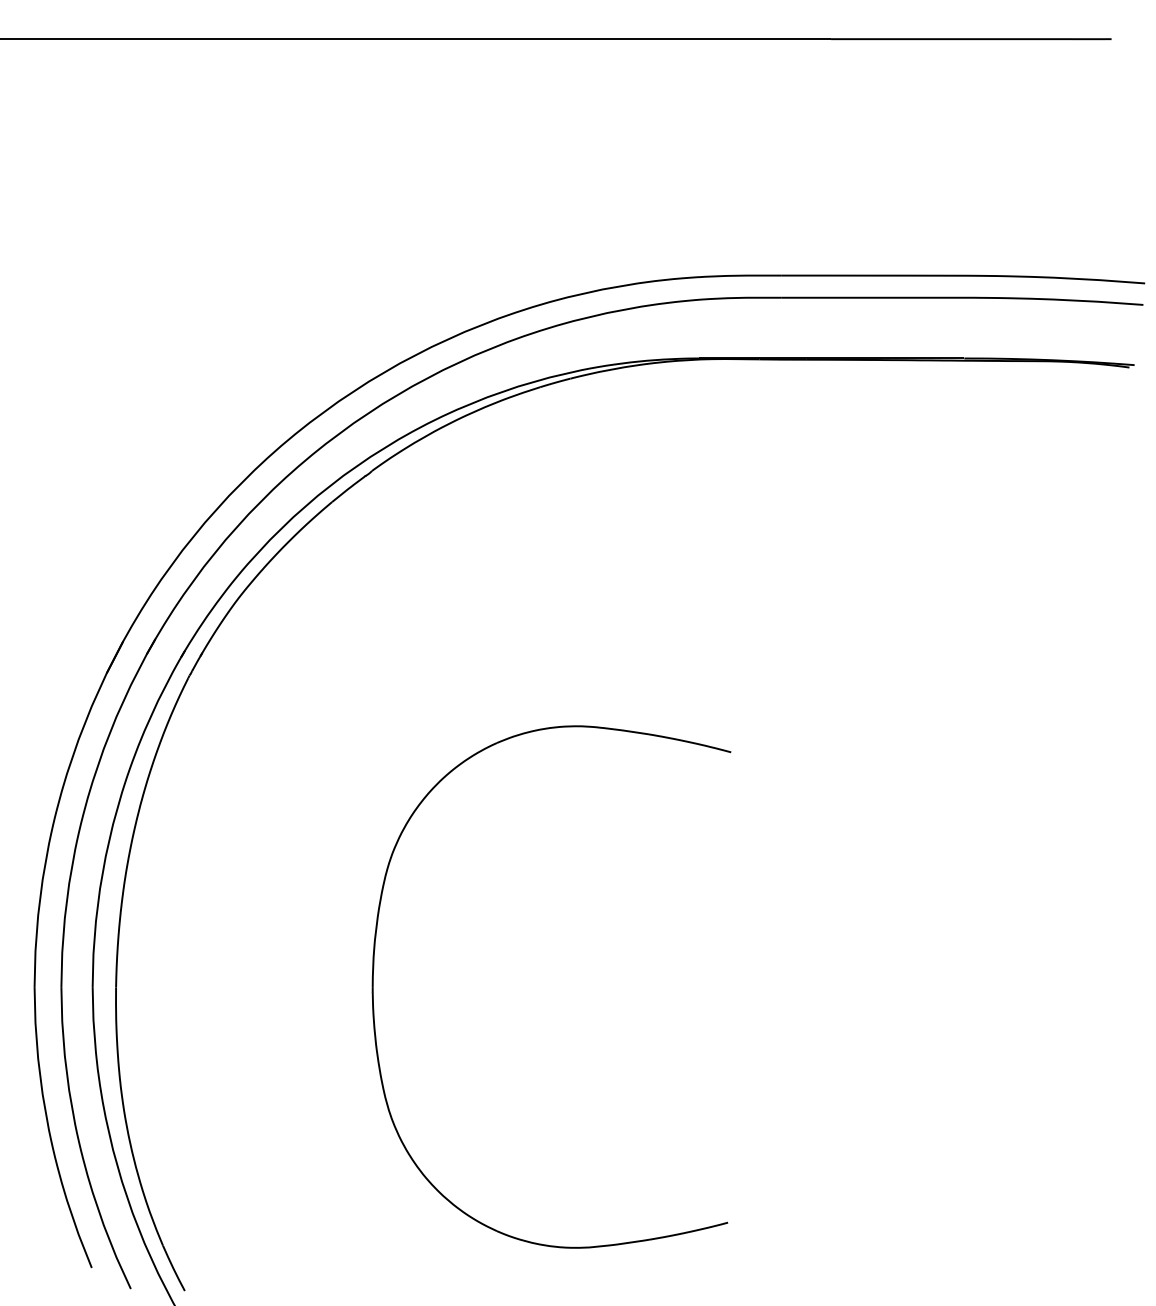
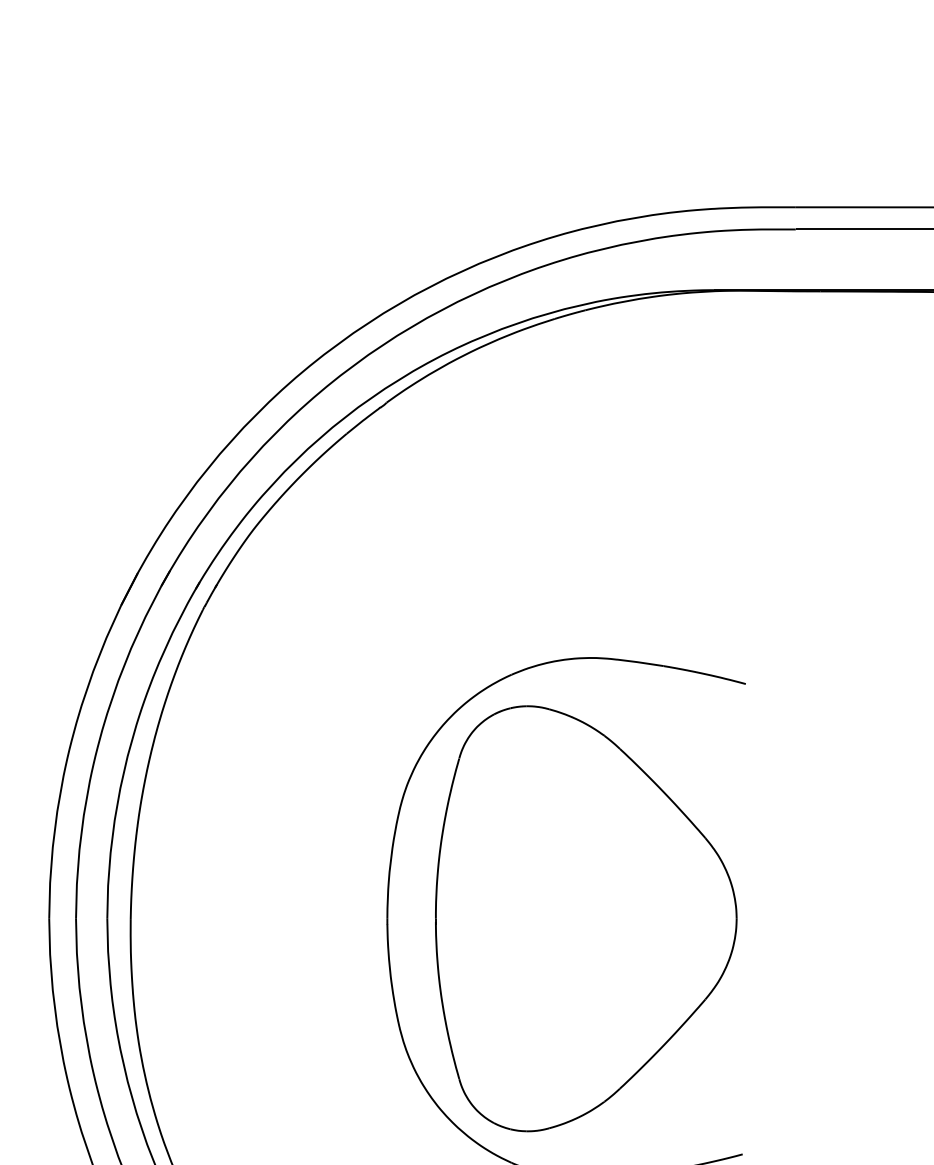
part: (571, 986) -> (586, 918), added

